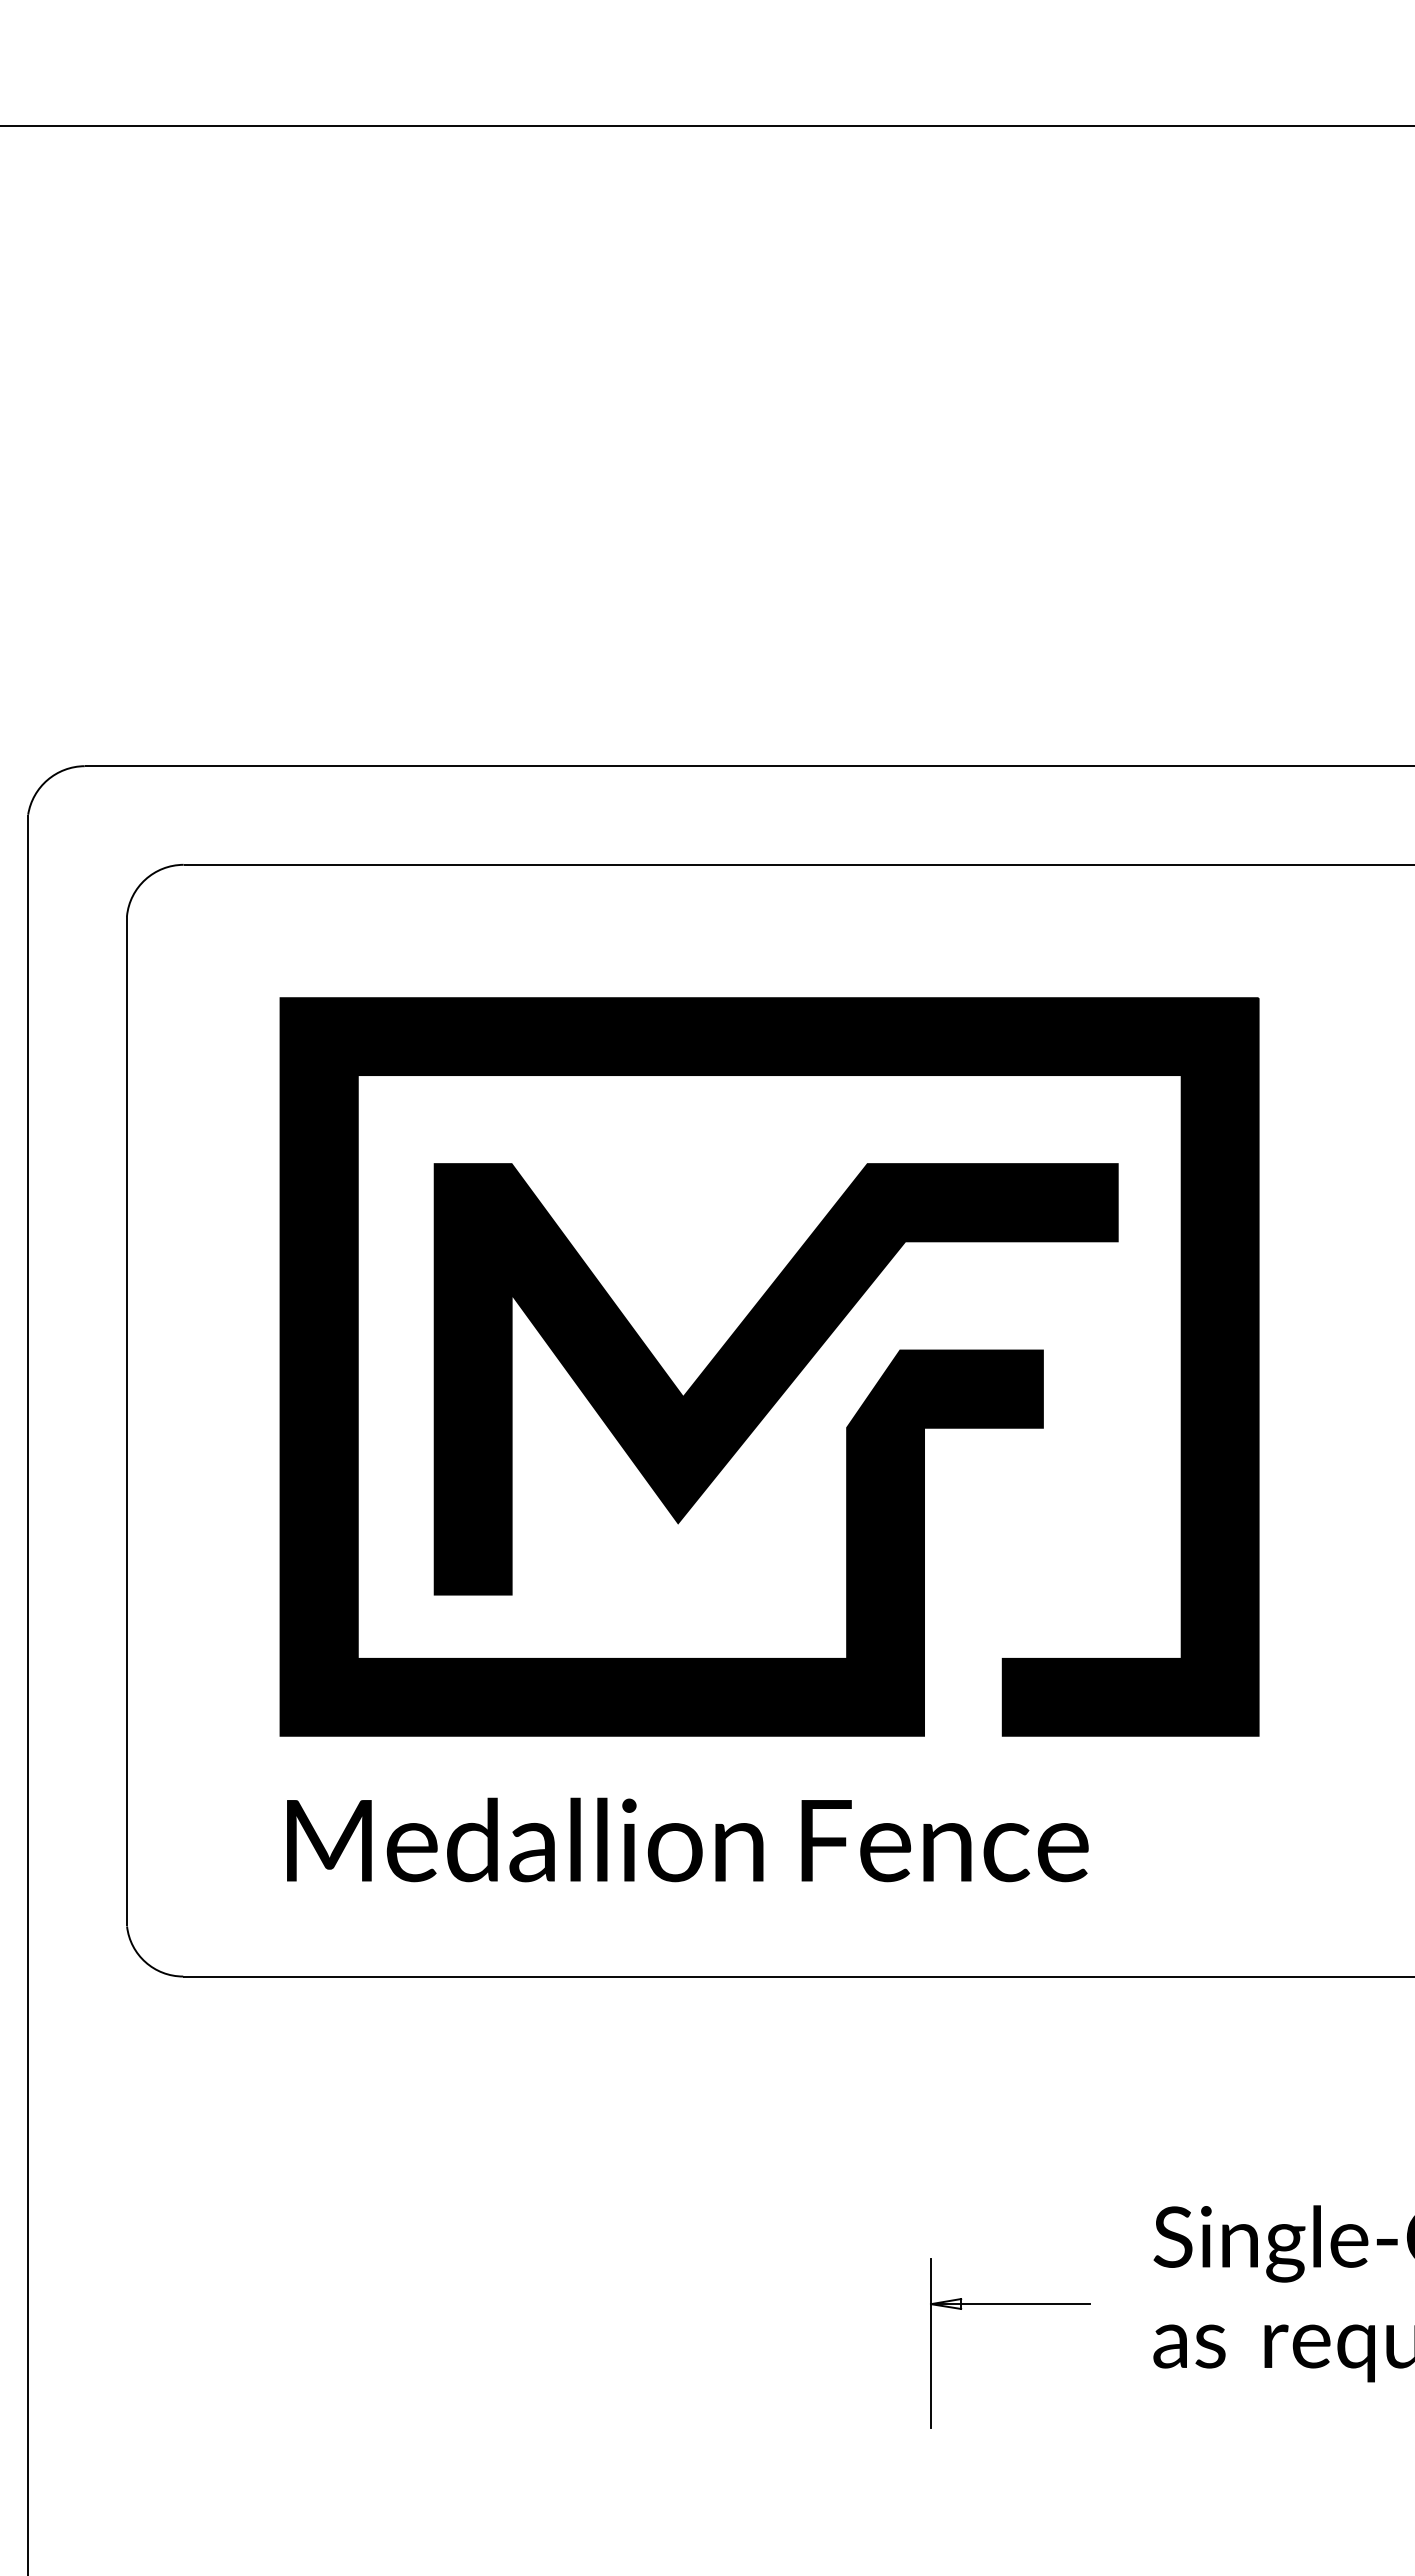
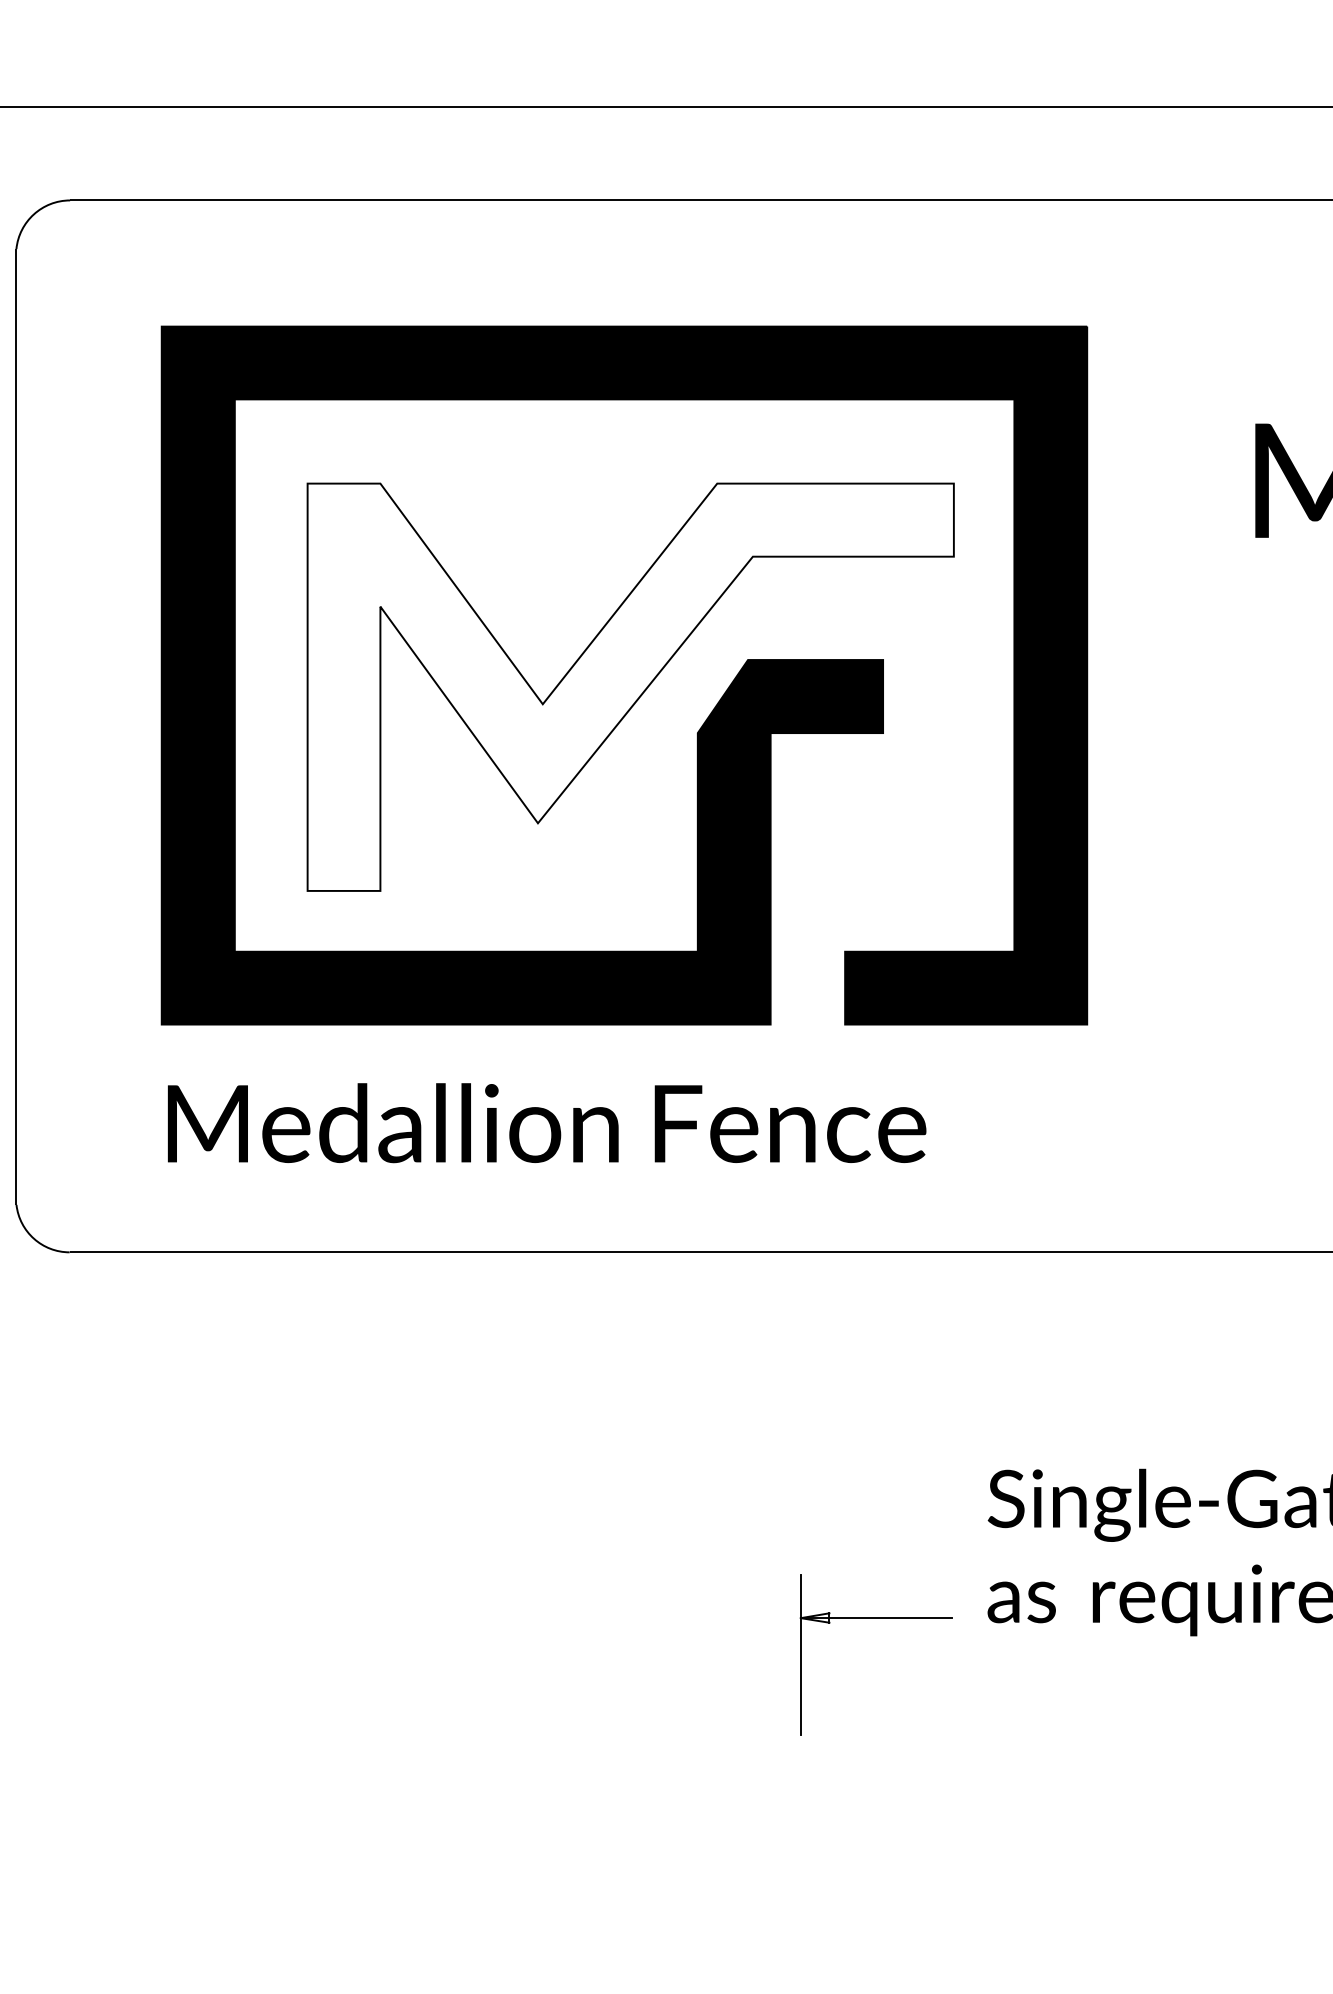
fill: (775, 1379) -> (630, 687), removed
part: (1010, 2304) -> (876, 1618), moved

